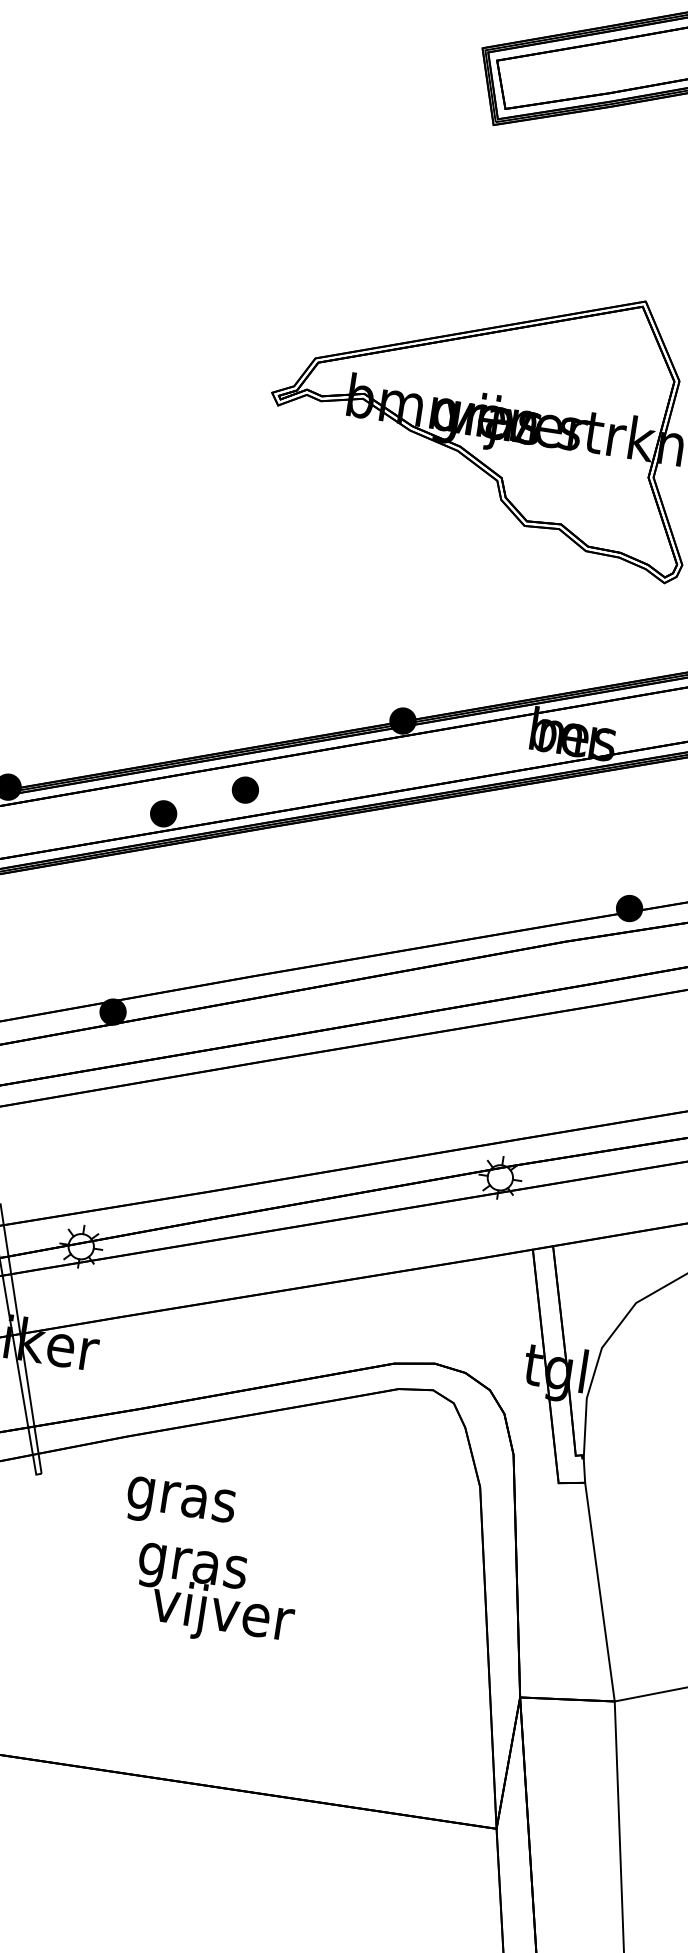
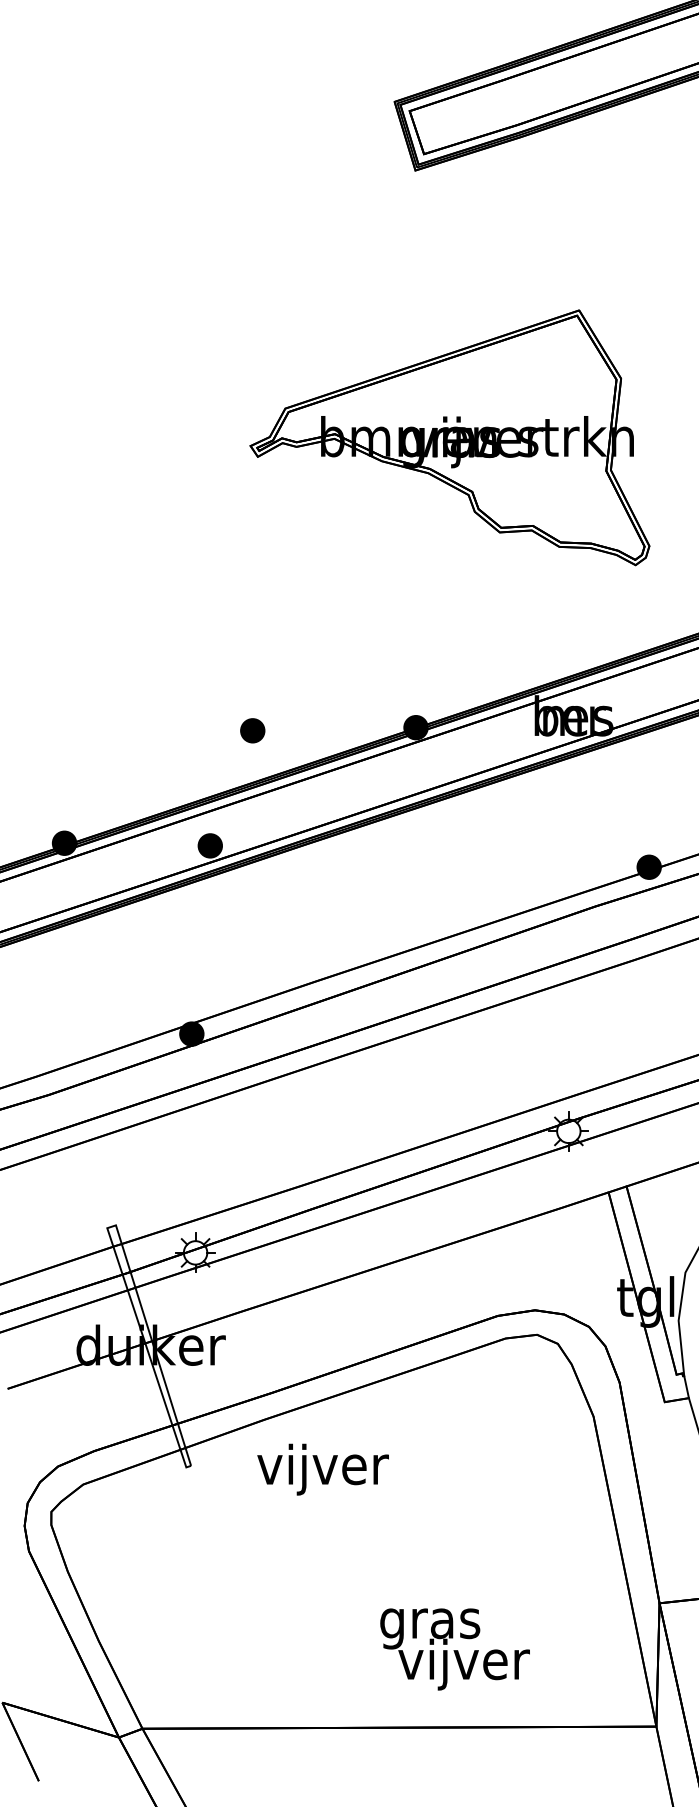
part: (245, 789) -> (252, 730), moved
text: (181, 1499) -> (322, 1469), gras -> vijver
text: (214, 1597) -> (454, 1649), moved

